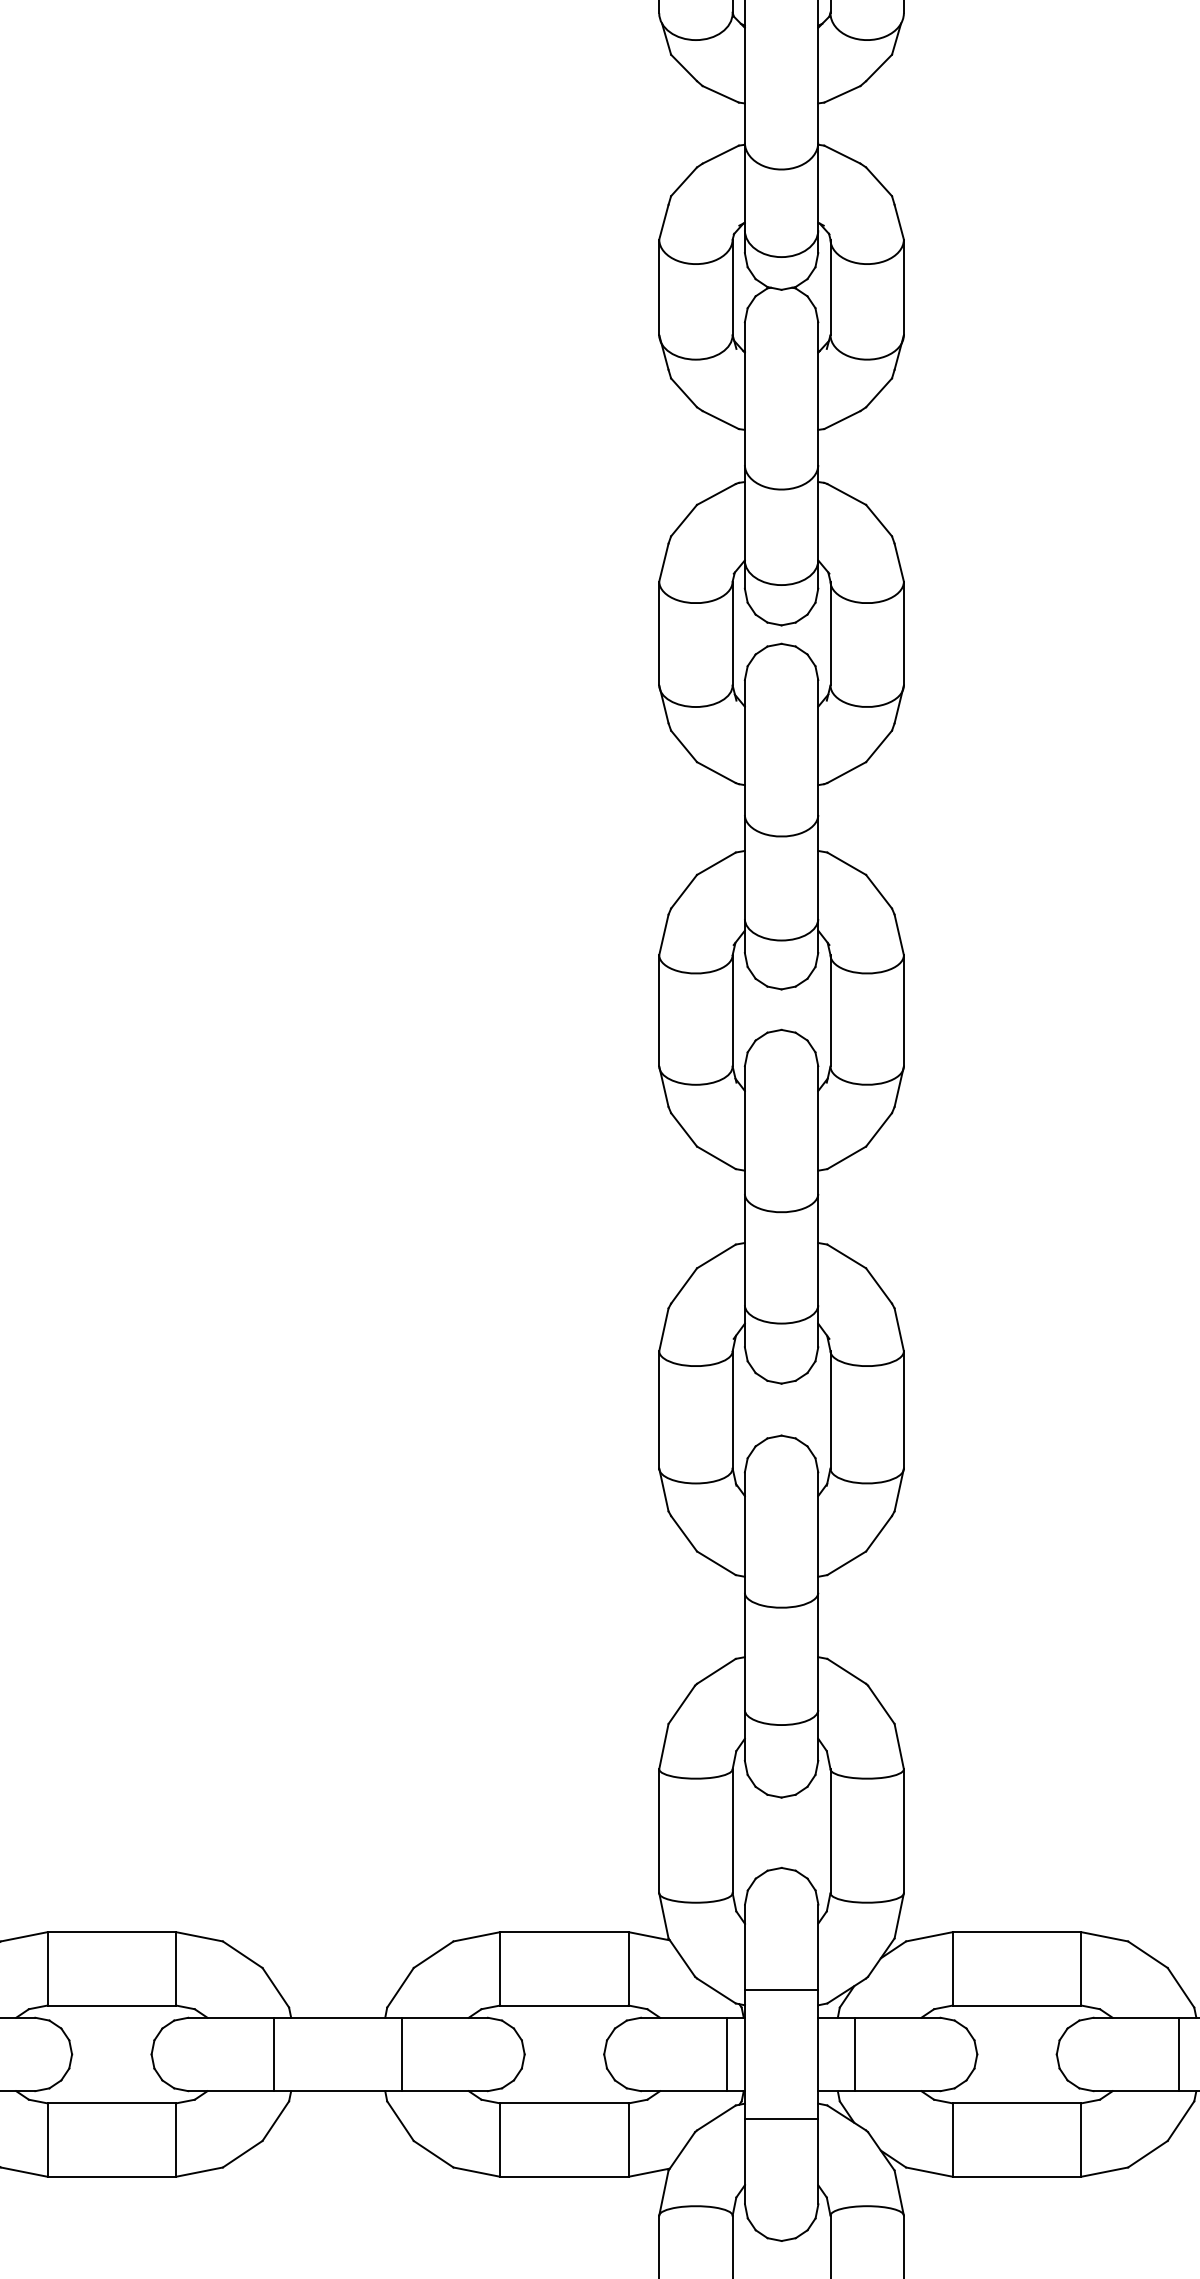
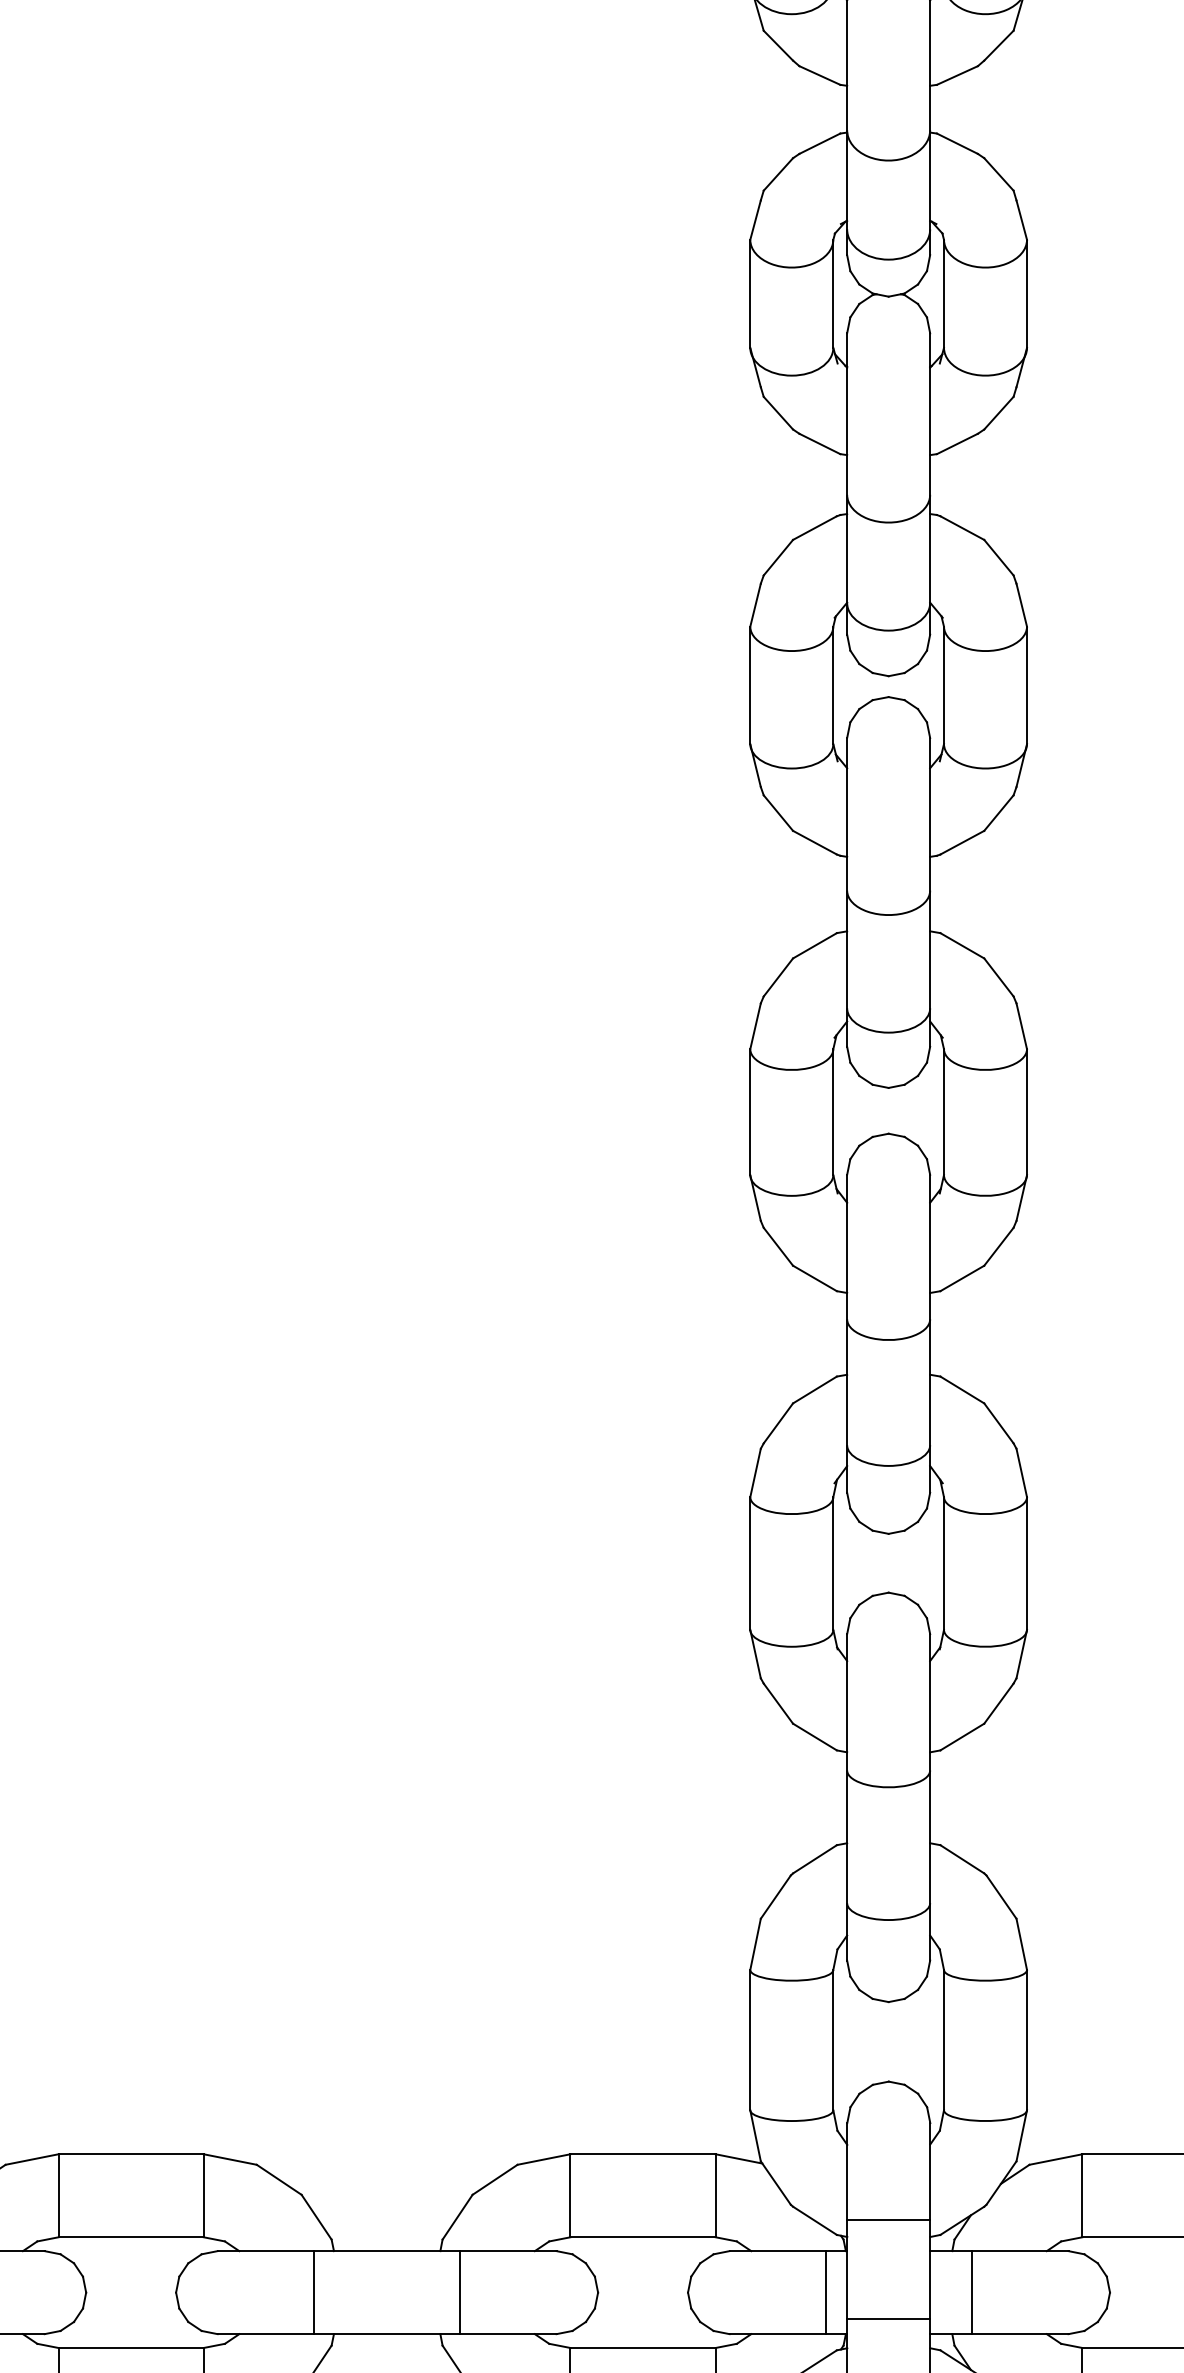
line: (781, 2118) -> (888, 2318), moved

